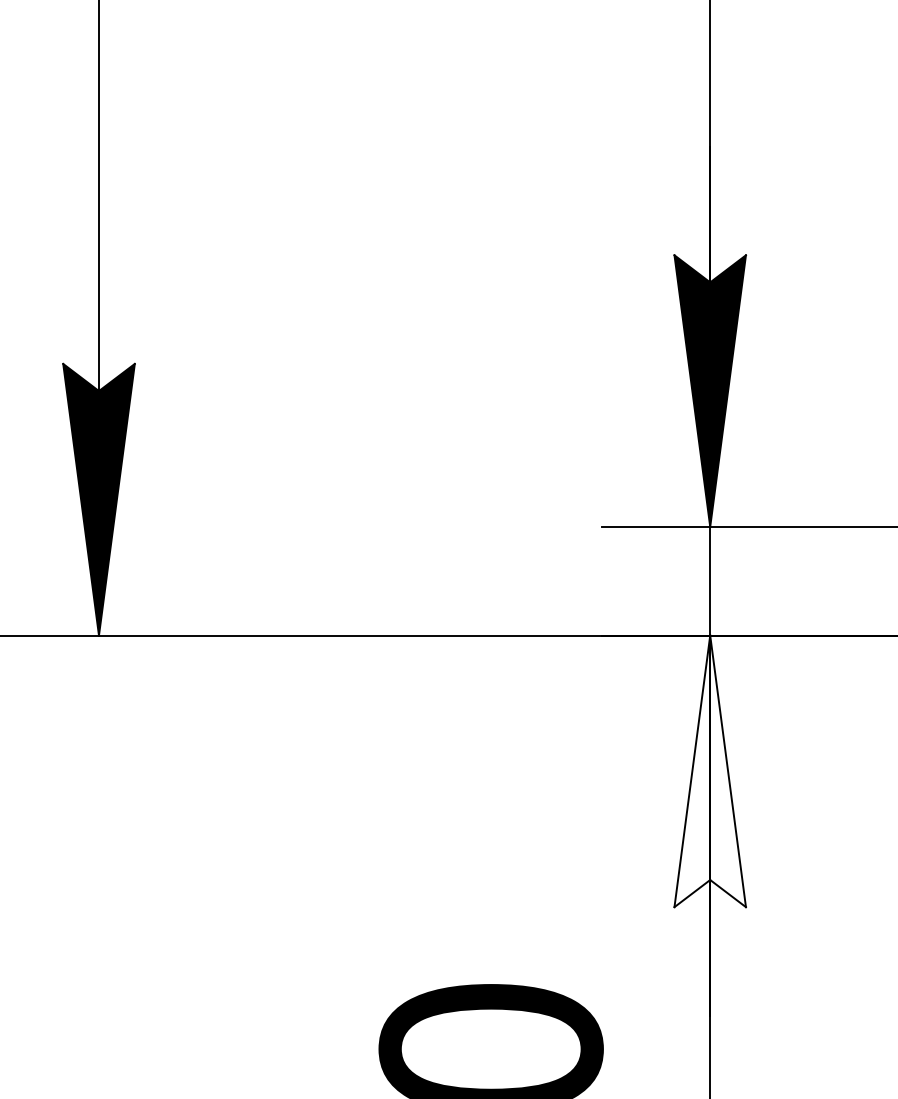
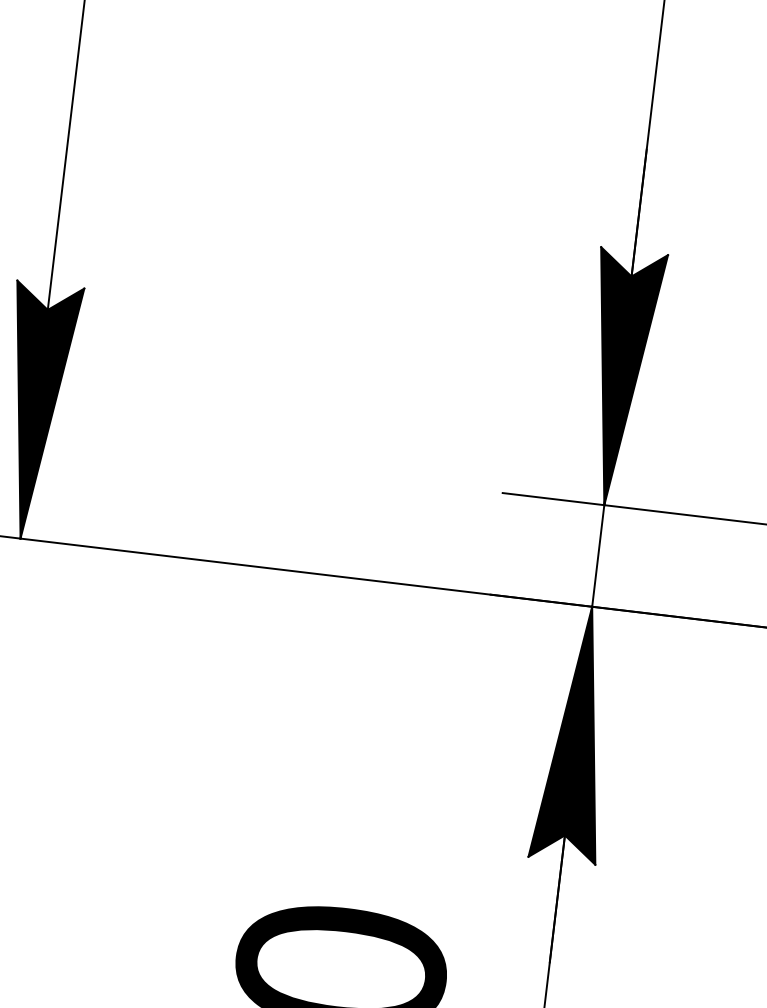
fill: (709, 771) -> (576, 733), added

